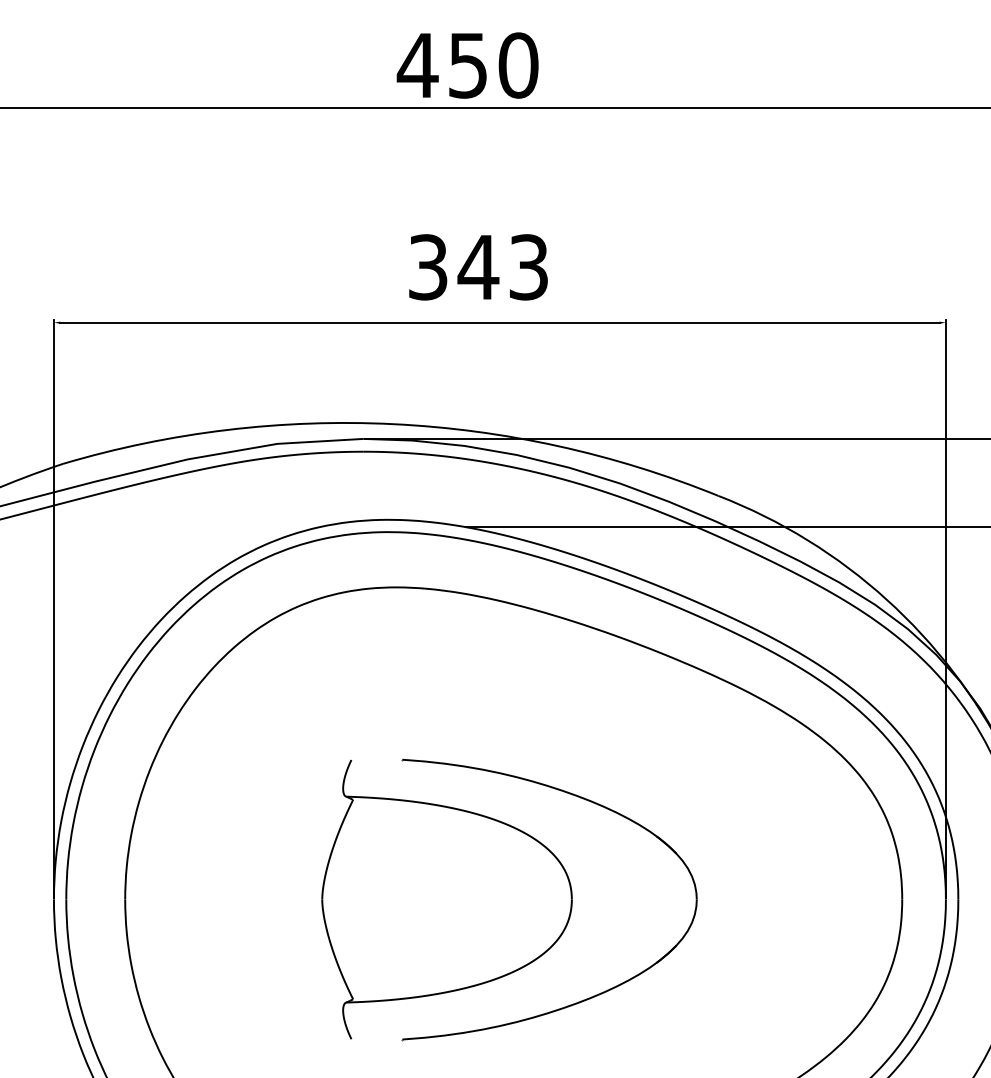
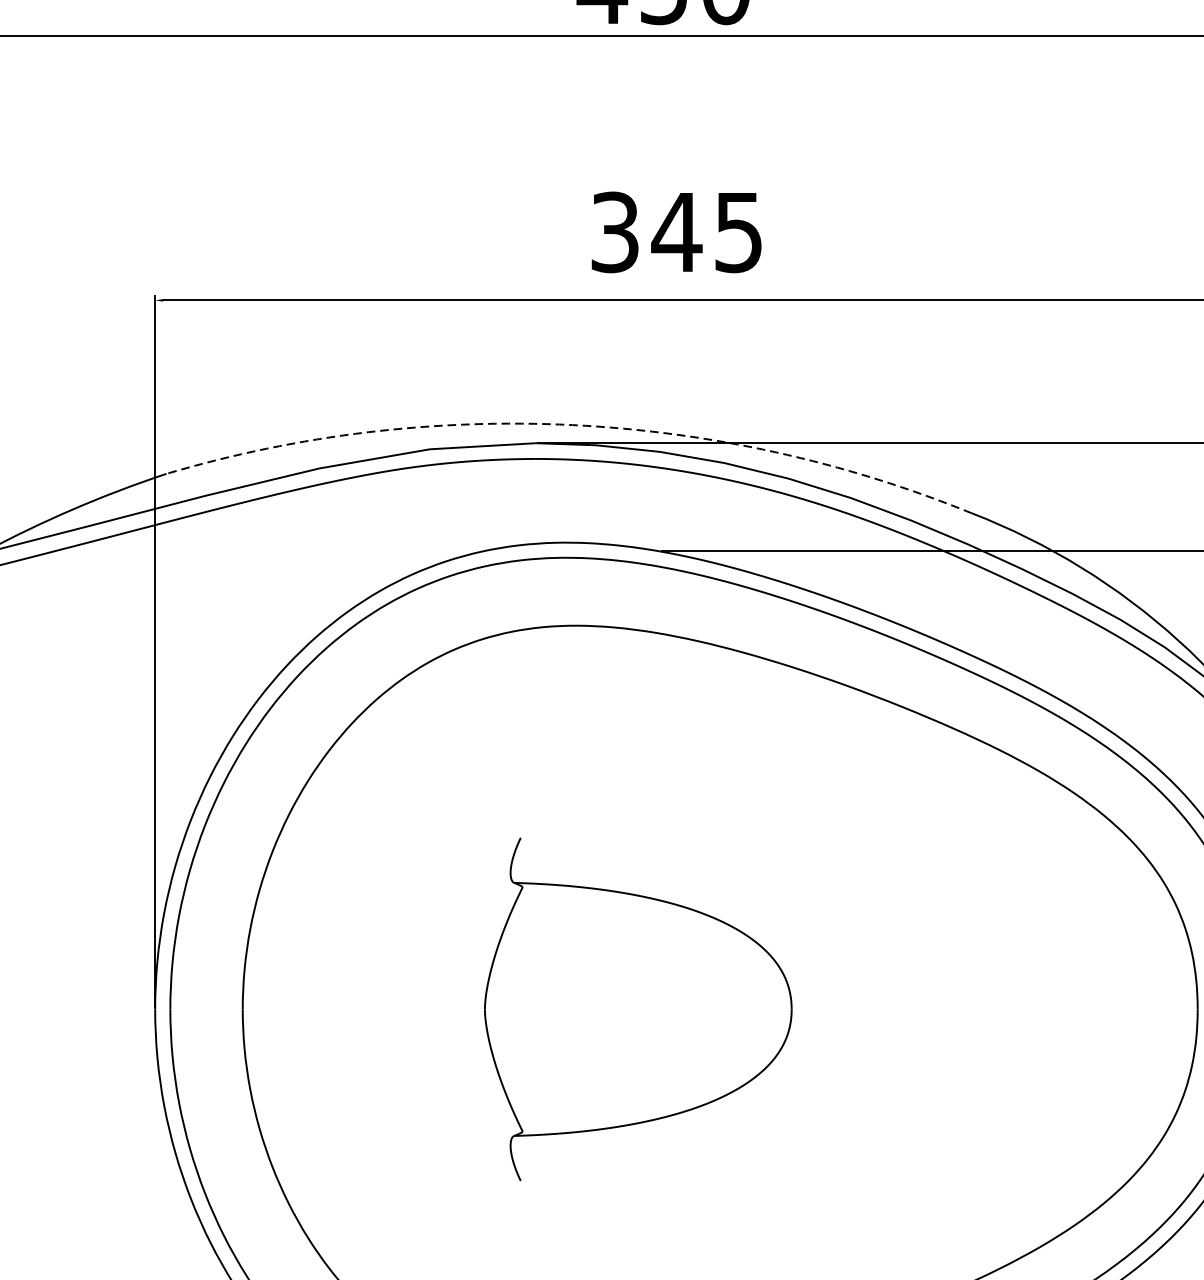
text: (528, 266) -> (738, 231), 343 -> 345
arc: (393, 424) -> (572, 425), solid -> dashed
part: (590, 802) -> (814, 890), removed

